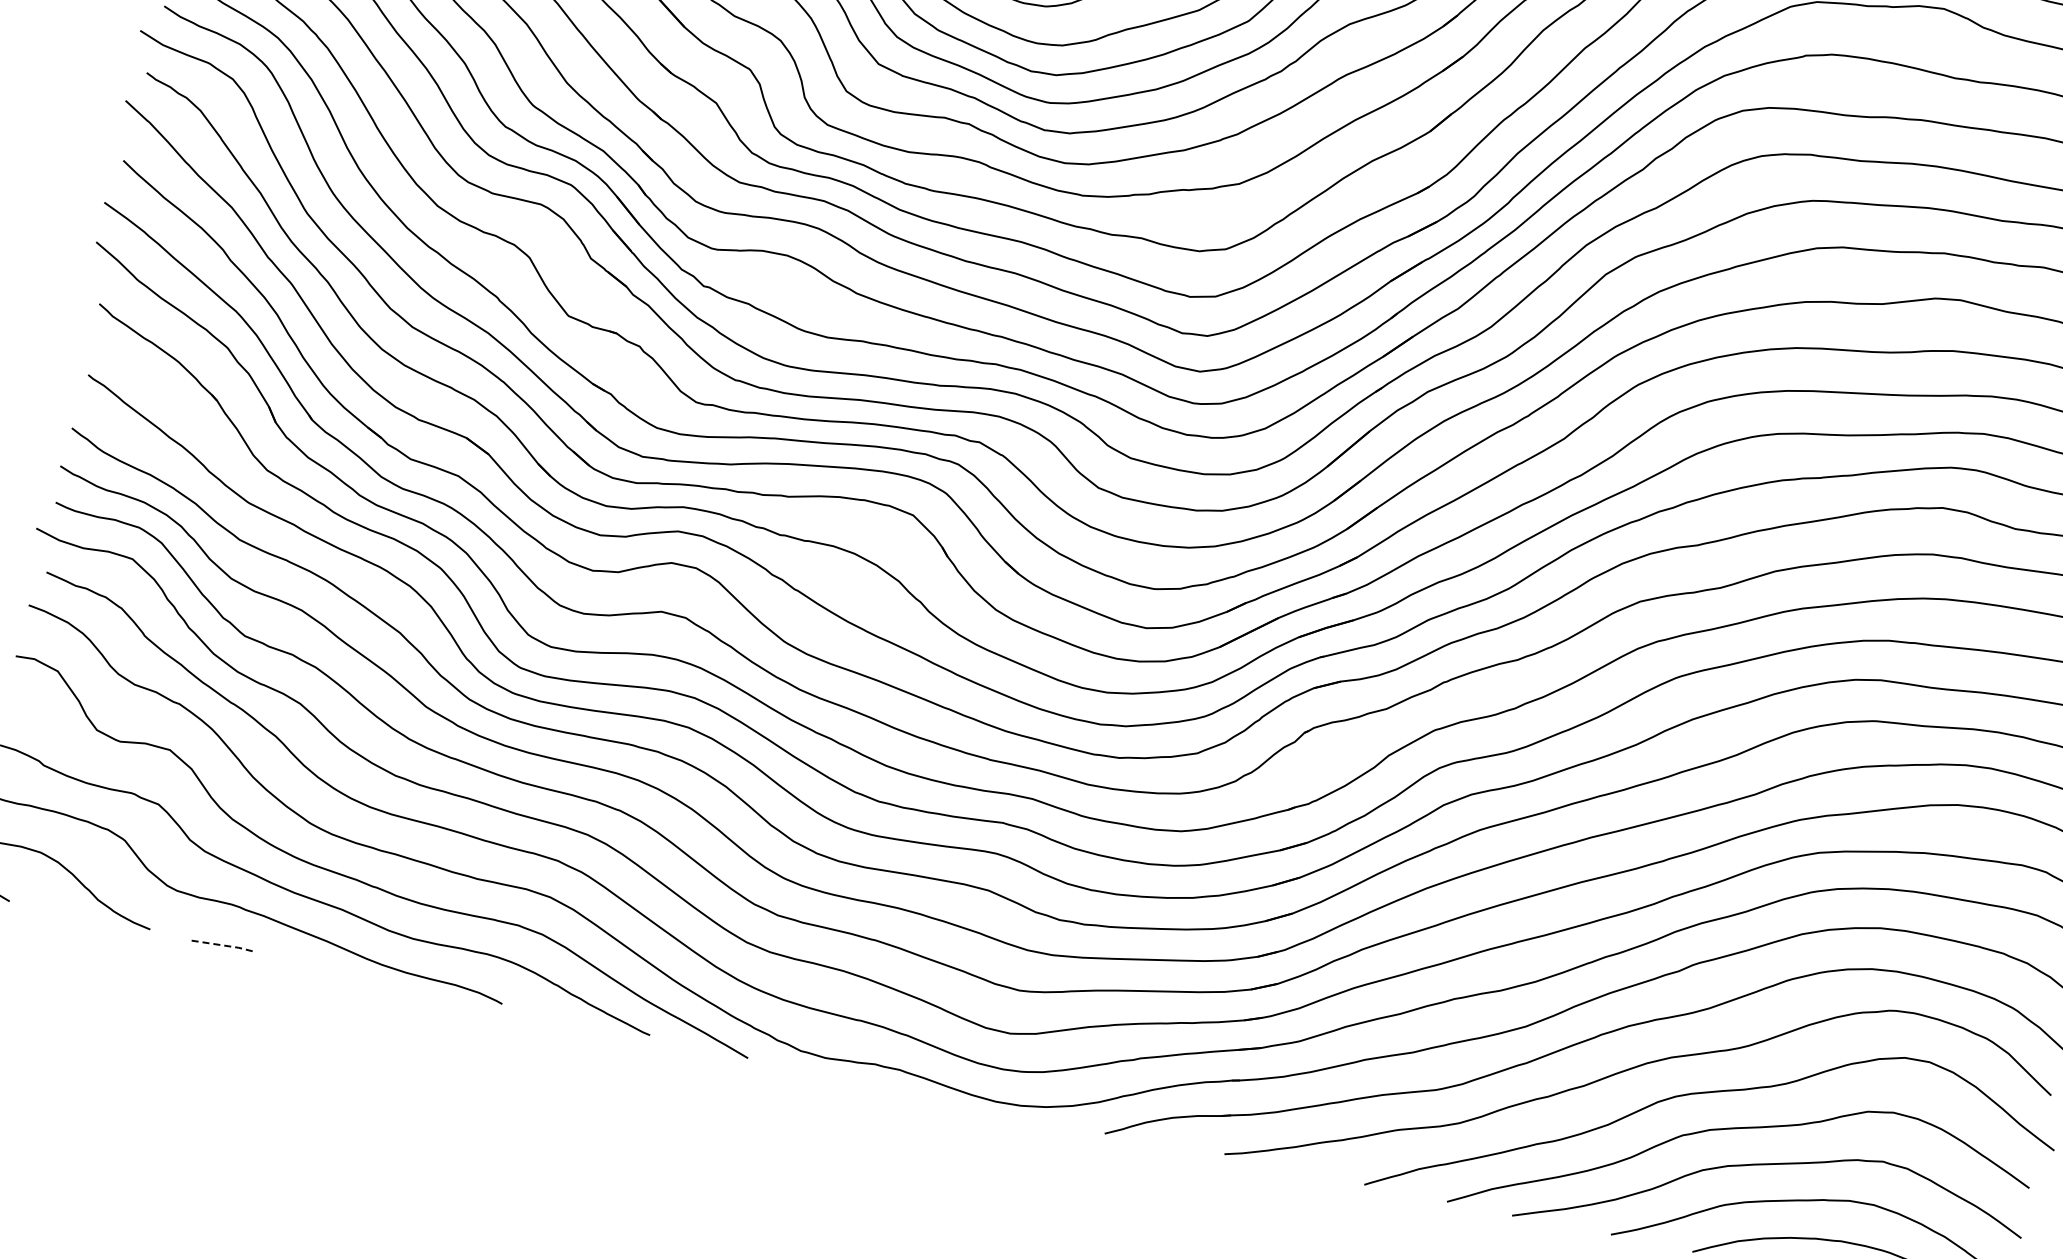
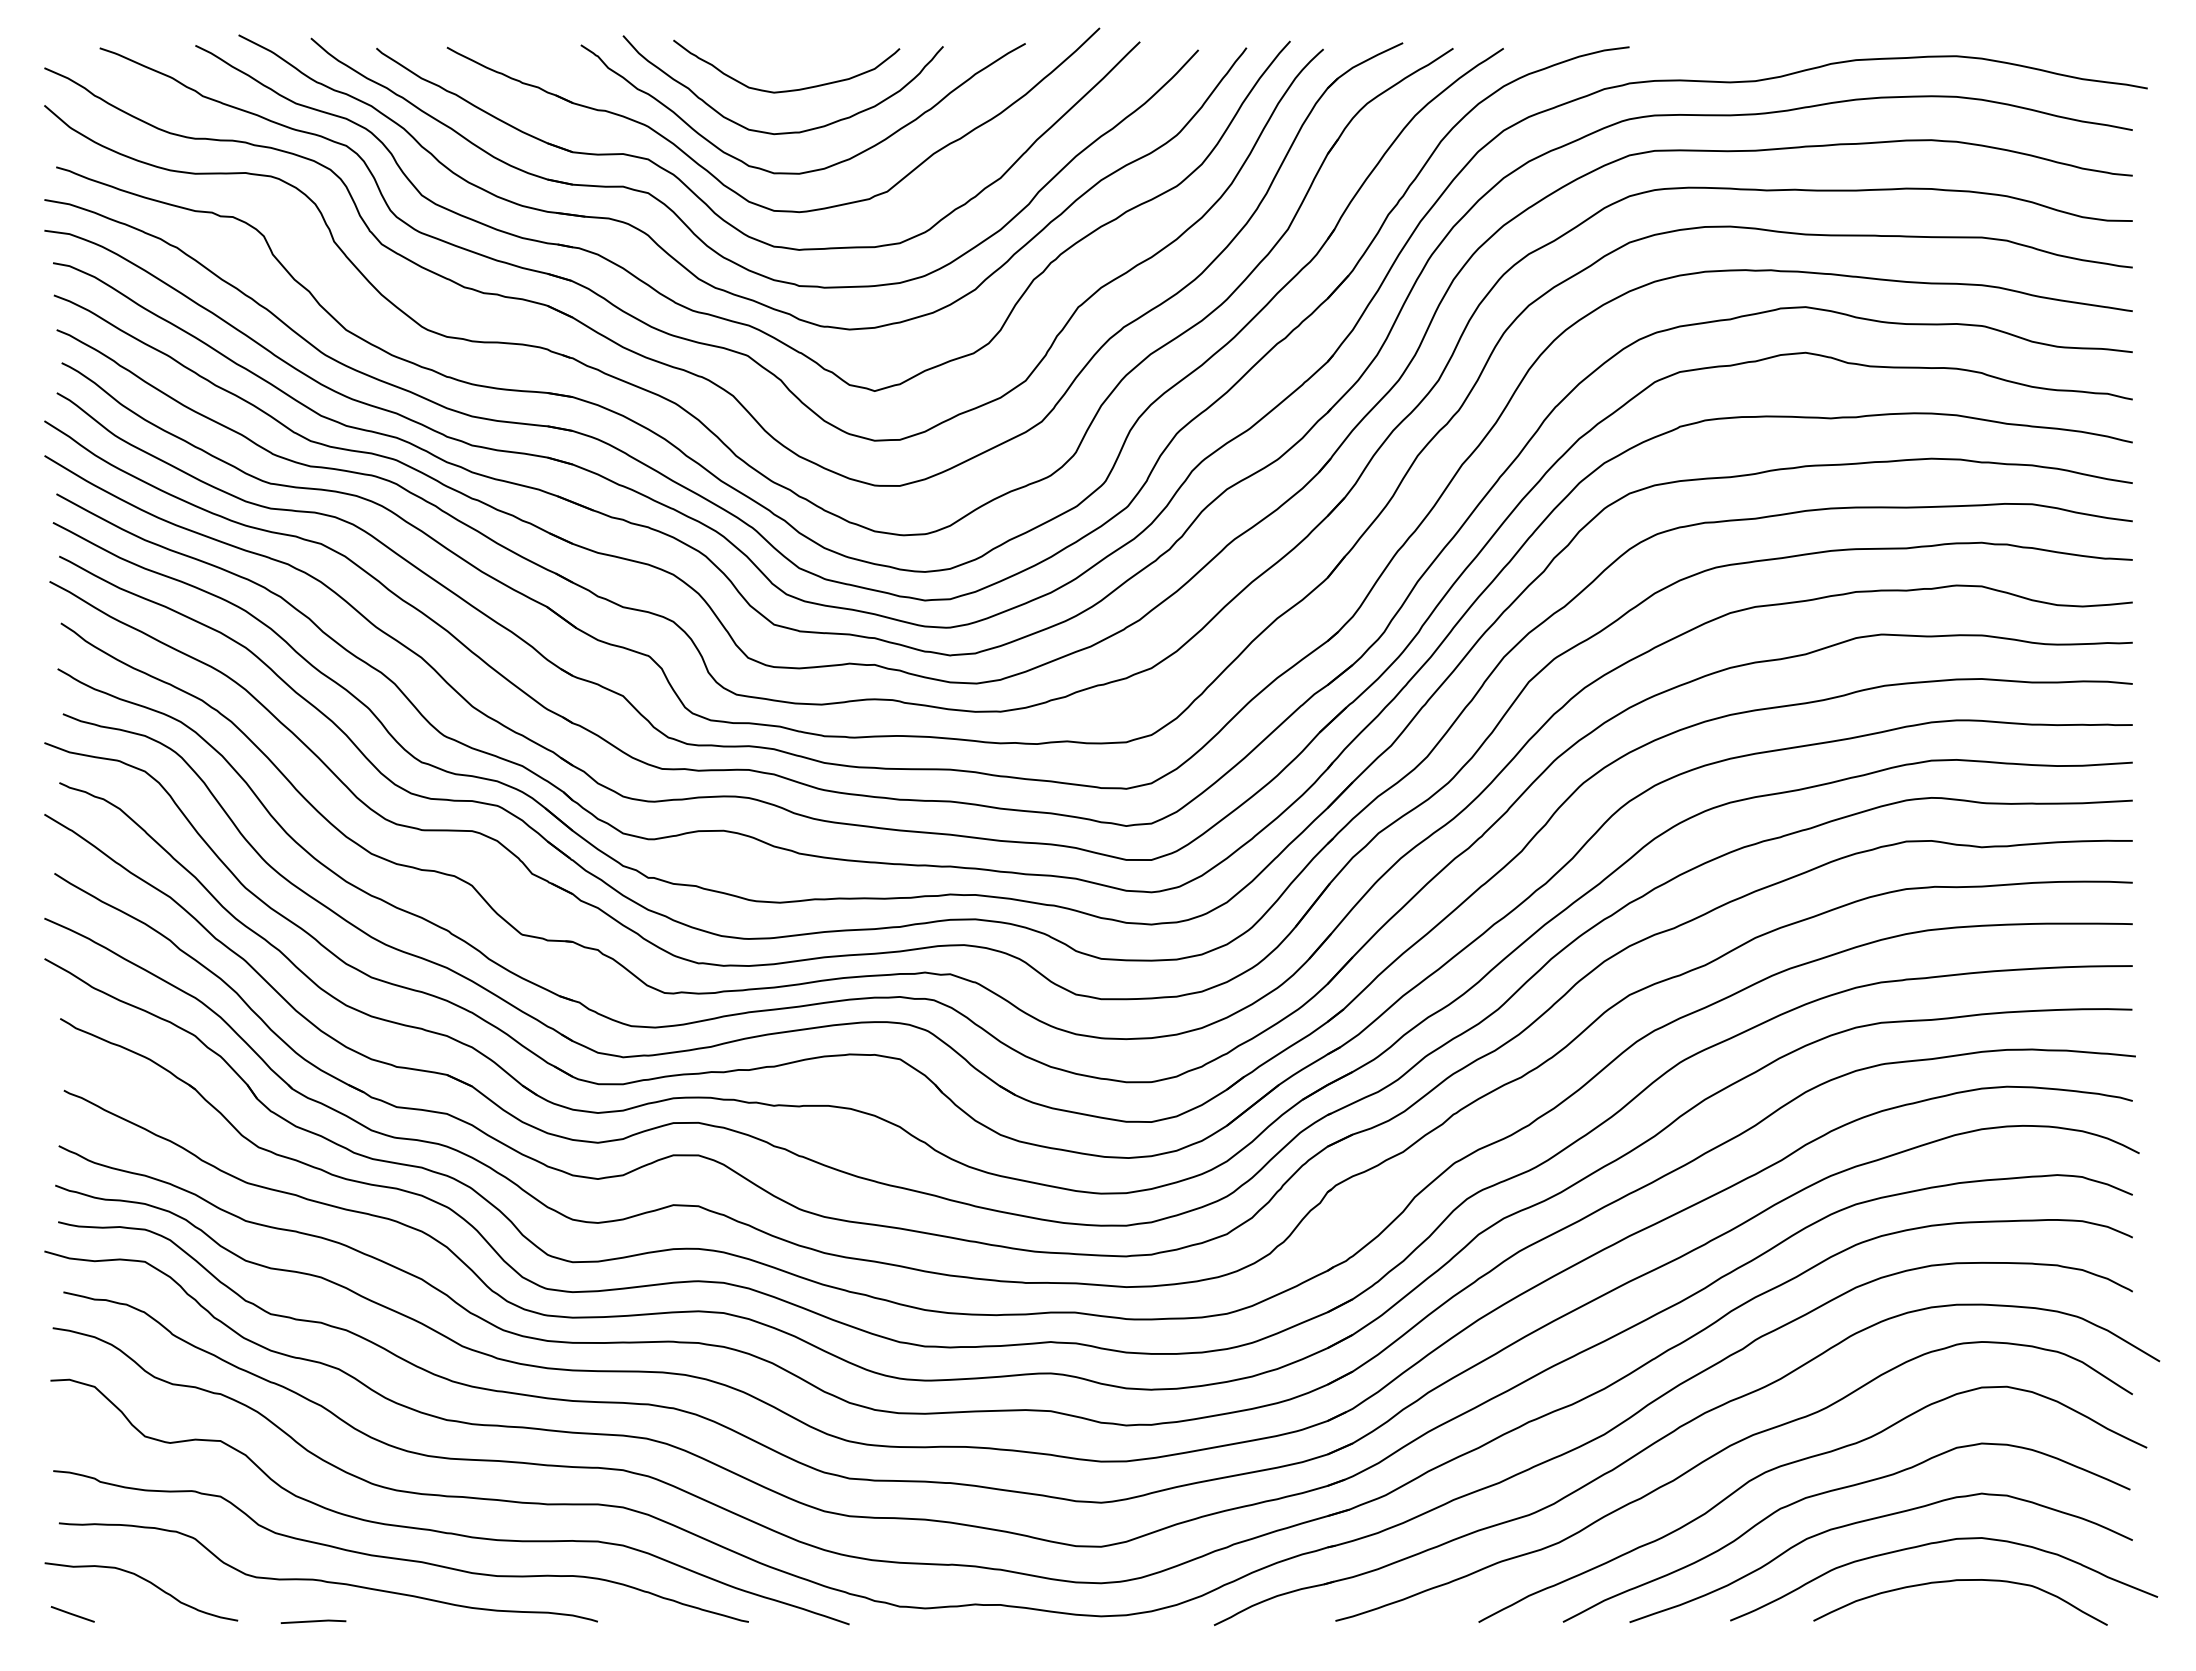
line: (224, 945) -> (314, 1621), dashed -> solid

